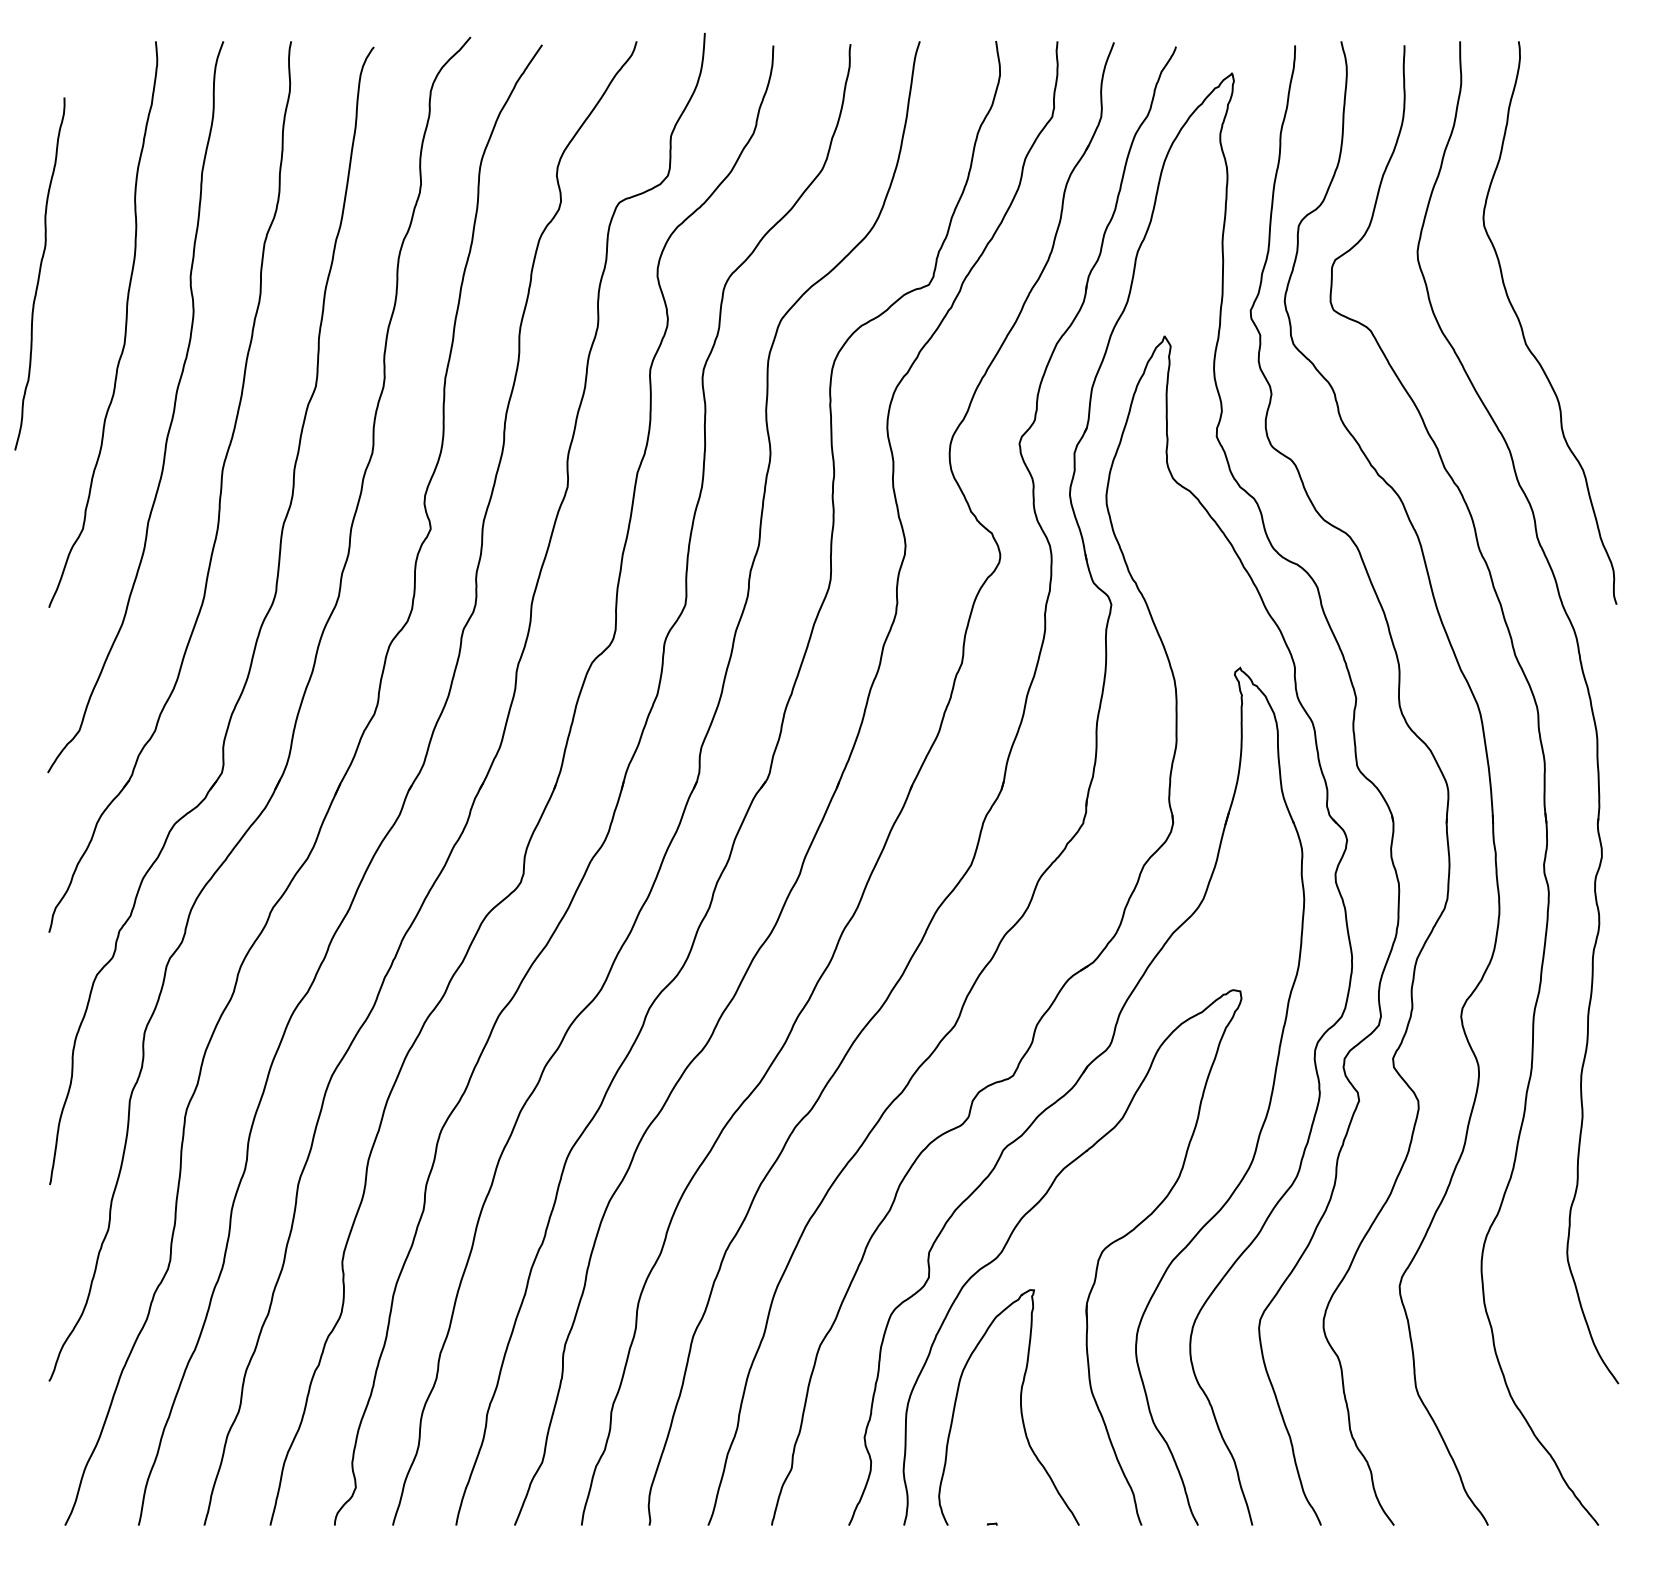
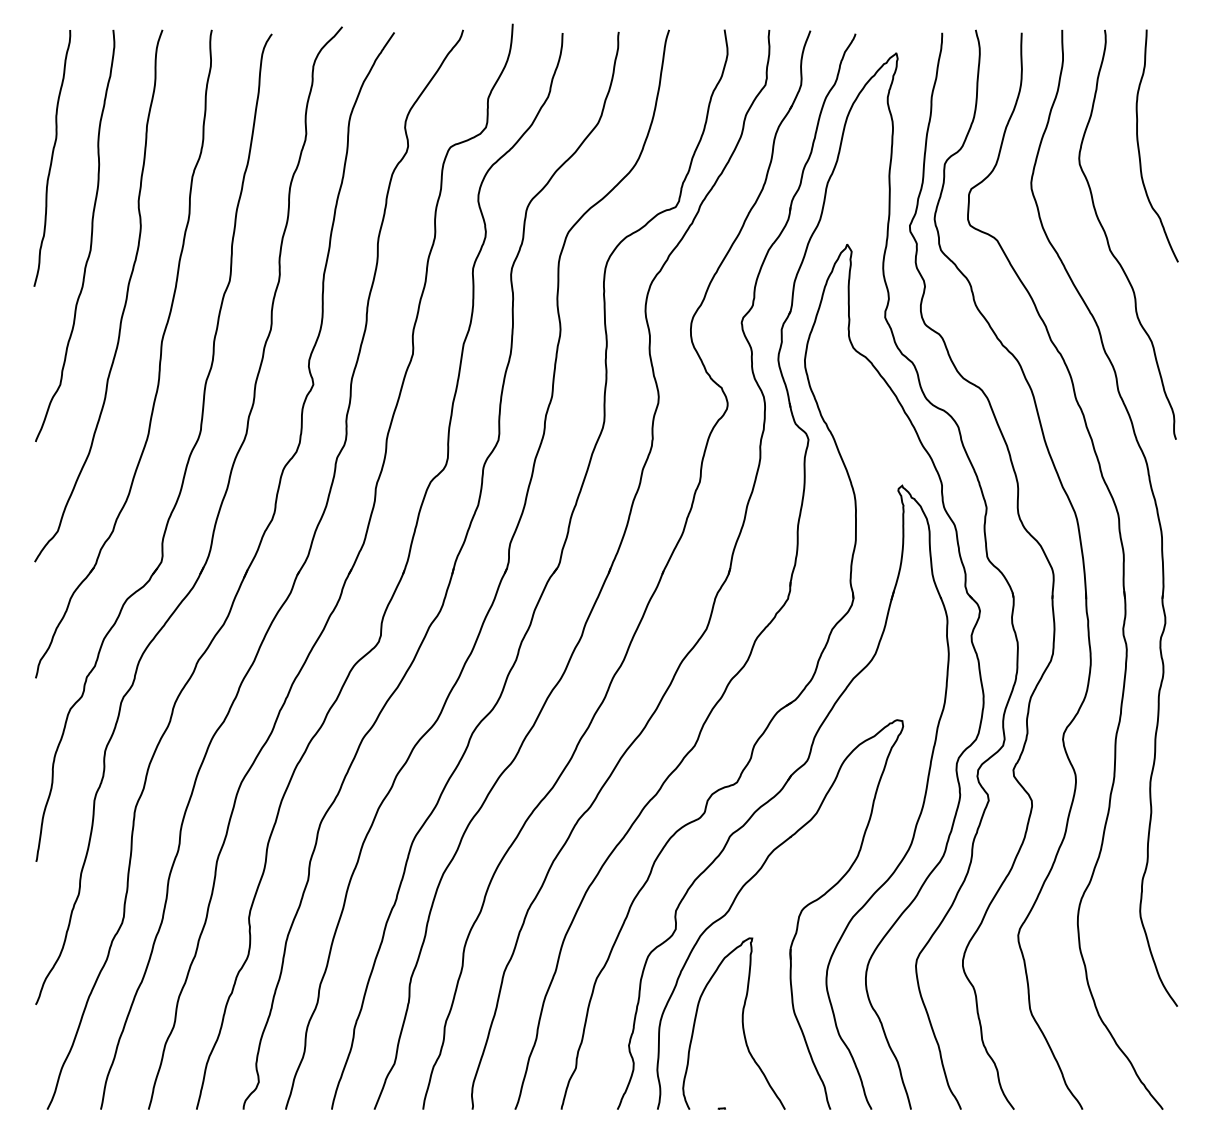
curve: (1566, 205) -> (1139, 149), added
curve: (39, 273) -> (52, 158), moved

